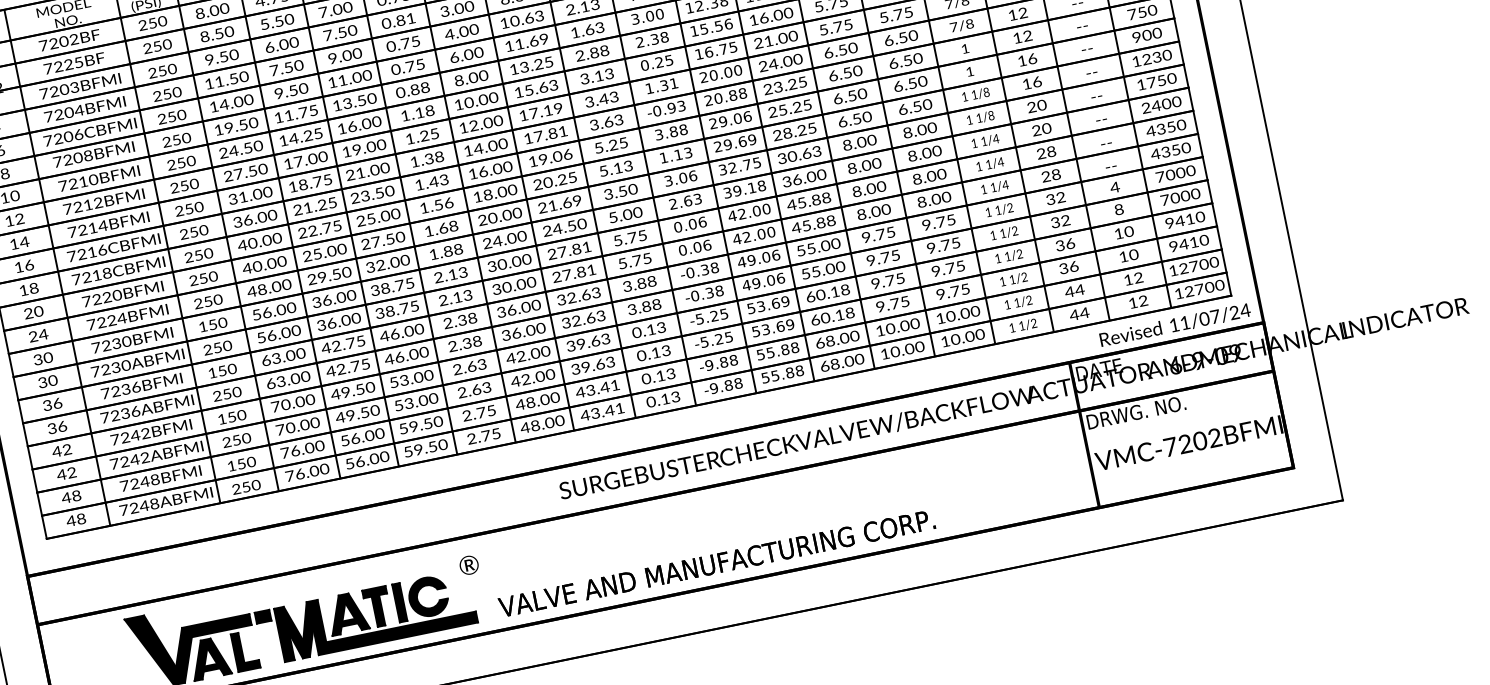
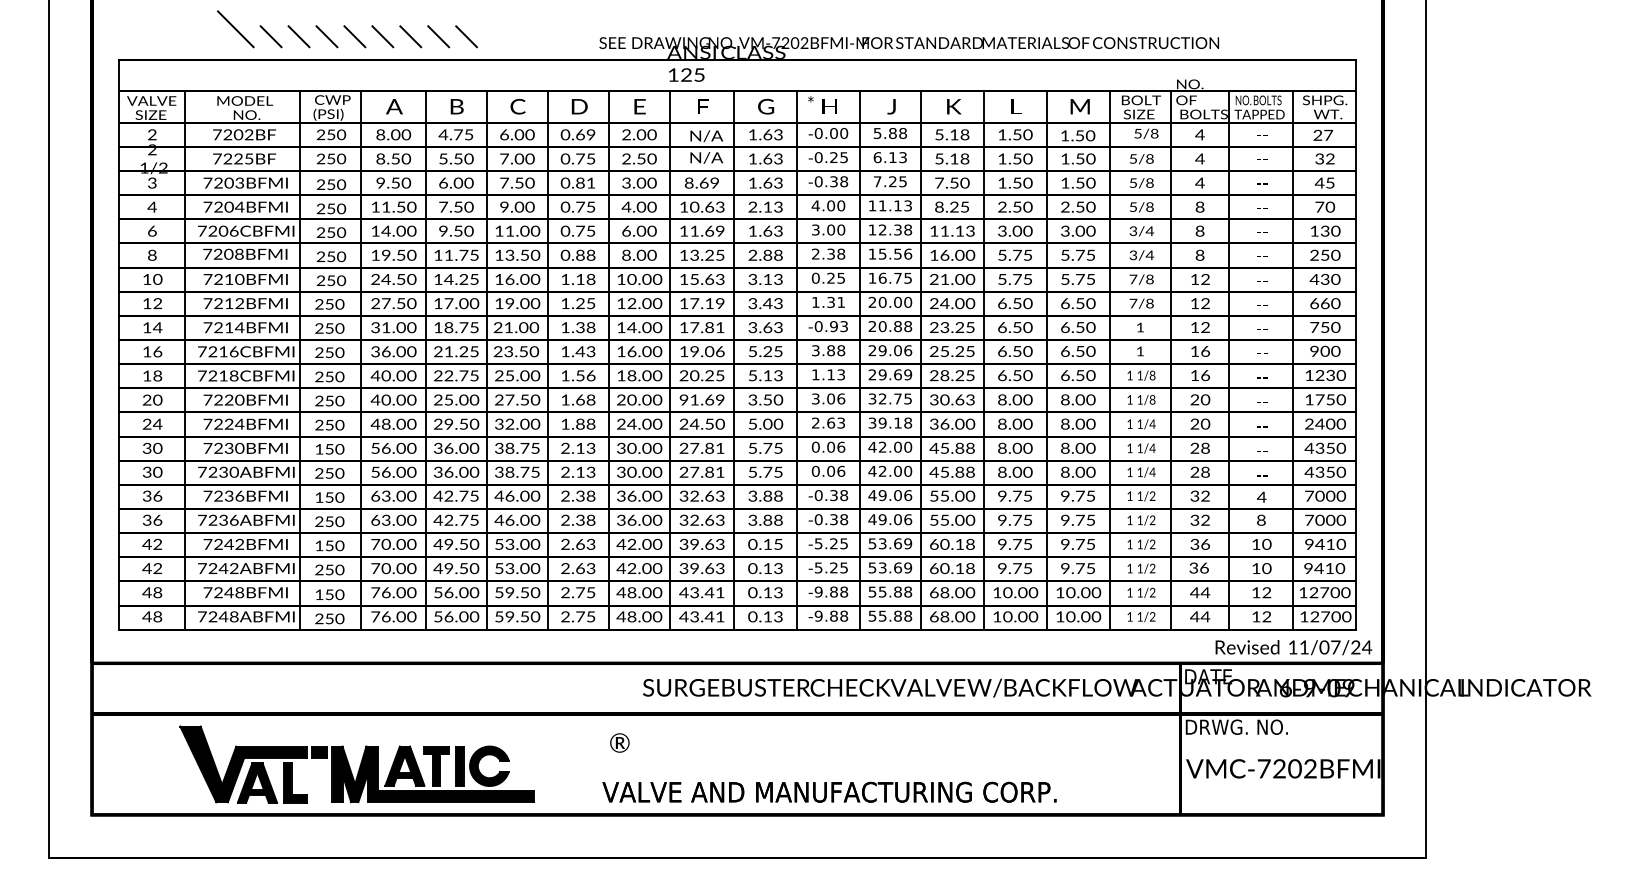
text: (542, 208) -> (683, 400), 21.69 -> 91.69
text: (661, 326) -> (778, 543), 0.13 -> 0.15
text: (716, 562) -> (829, 791), moved
text: (468, 564) -> (619, 742), moved

